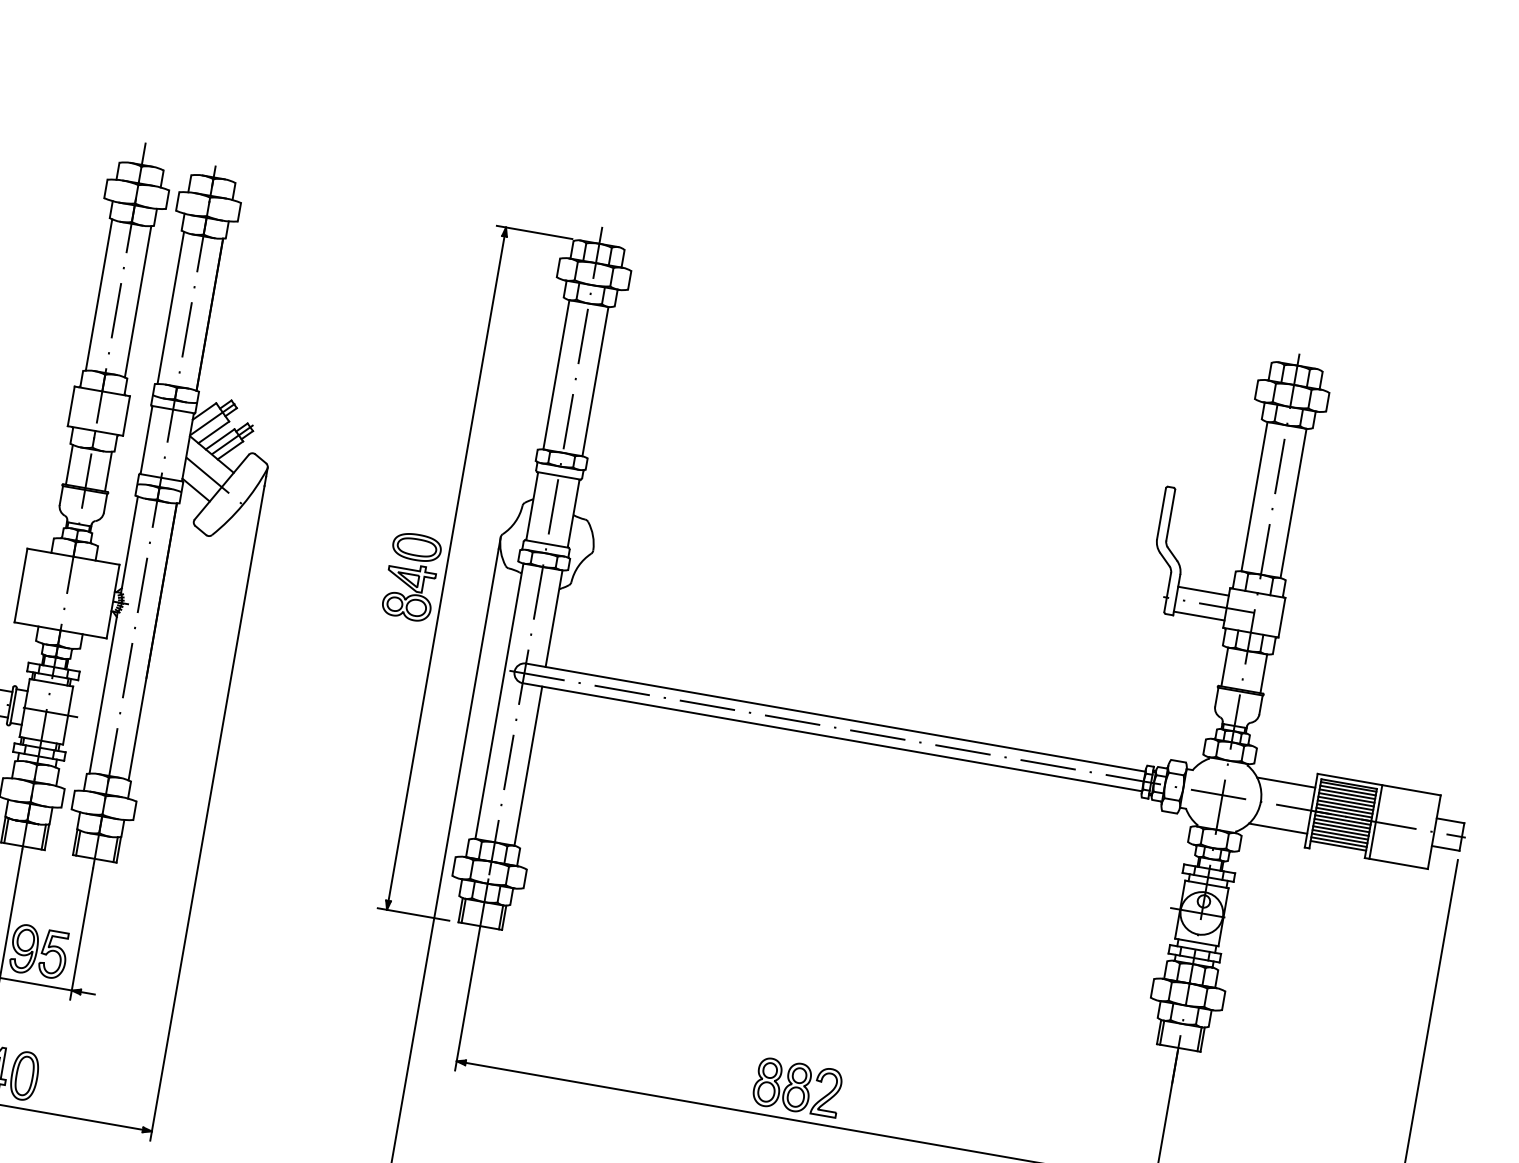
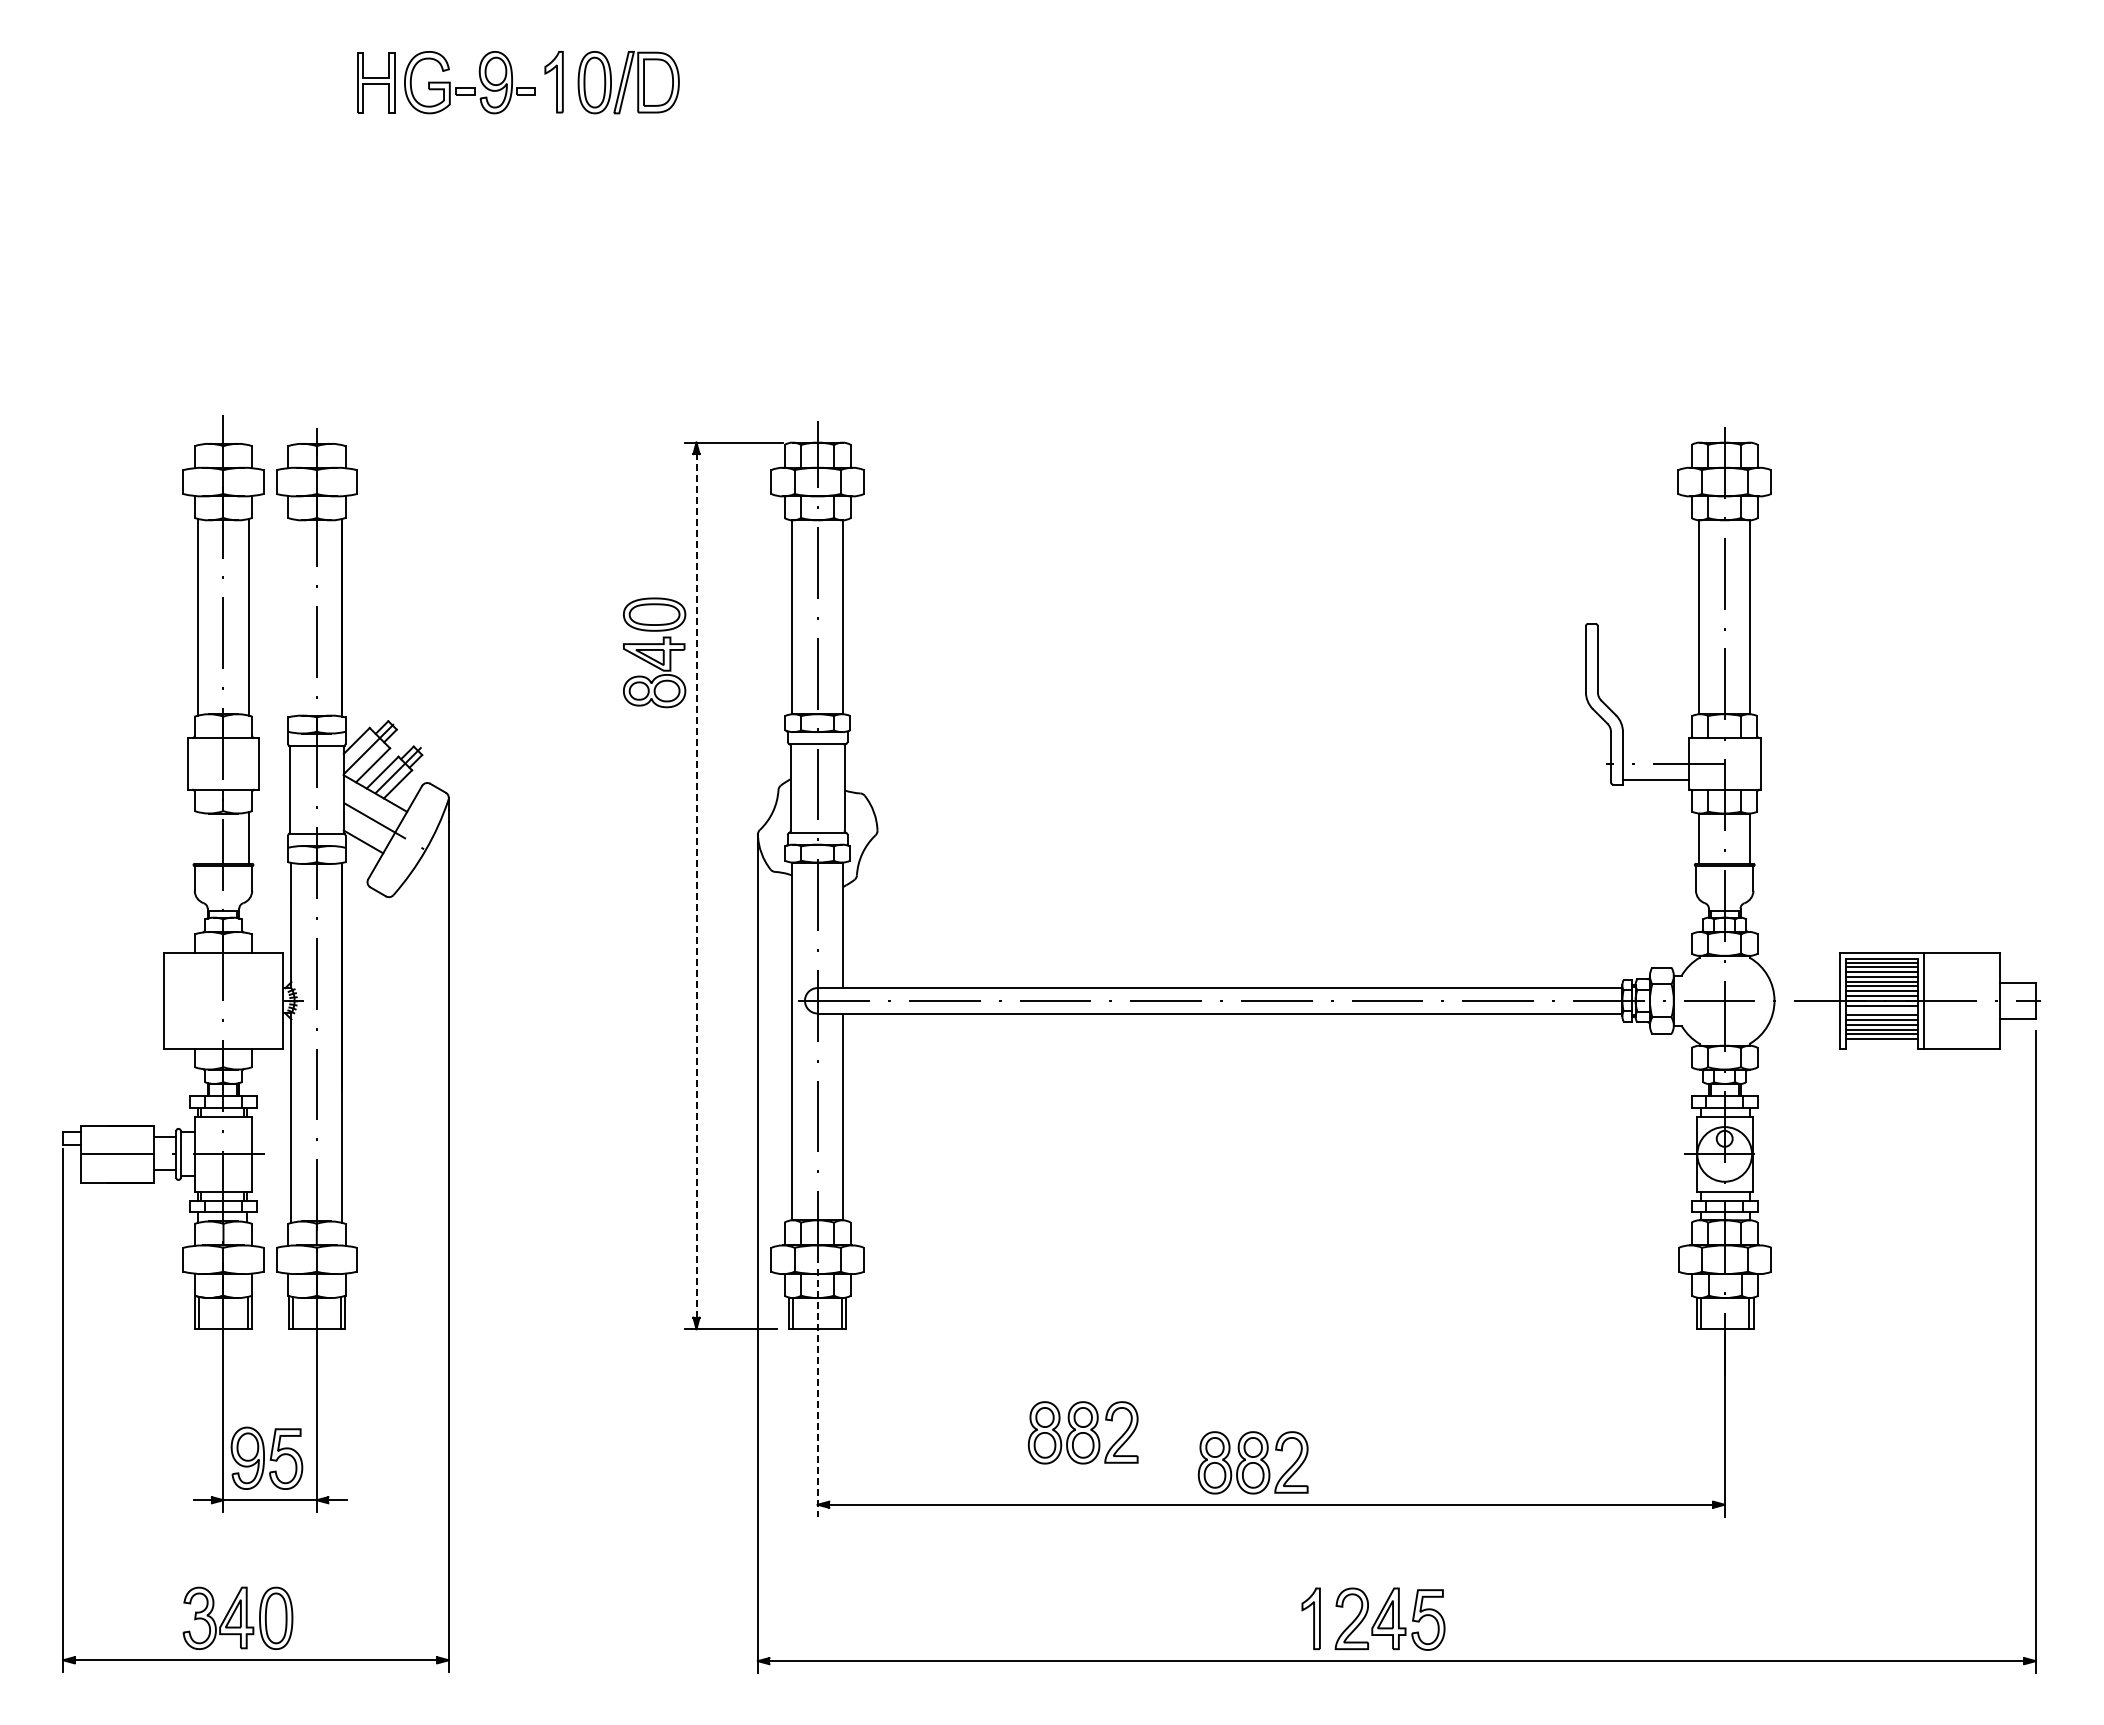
line: (170, 307) -> (291, 617), removed
line: (69, 464) -> (198, 837), removed
line: (446, 568) -> (696, 885), solid -> dashed
part: (411, 576) -> (654, 652), moved
line: (1203, 590) -> (1655, 747), removed
line: (1286, 782) -> (1802, 970), removed
line: (1342, 823) -> (1882, 1010), removed
line: (1278, 828) -> (1802, 1030), removed
line: (471, 975) -> (817, 1393), solid -> dashed
part: (670, 1041) -> (1082, 1432), added

